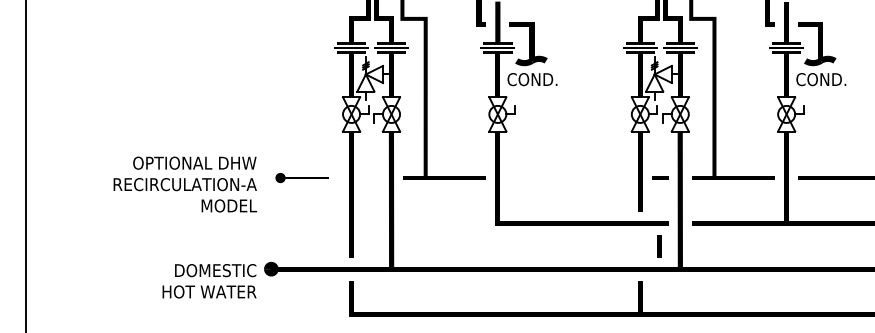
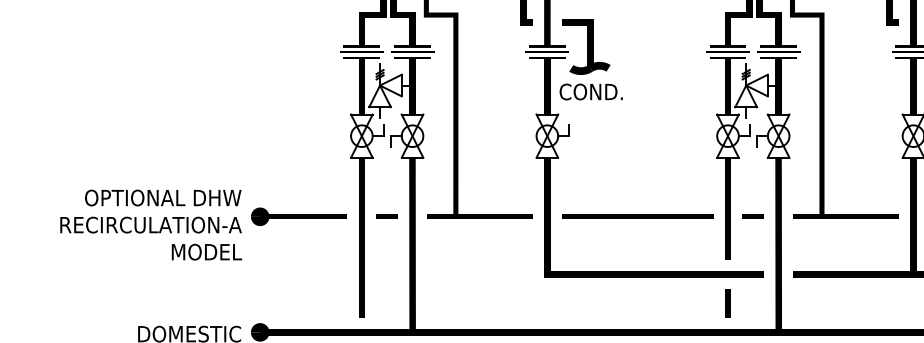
part: (301, 177) -> (298, 216), size x1.43
line: (371, 177) -> (387, 216), added
line: (568, 177) -> (636, 216), added
line: (659, 246) -> (728, 303), moved

